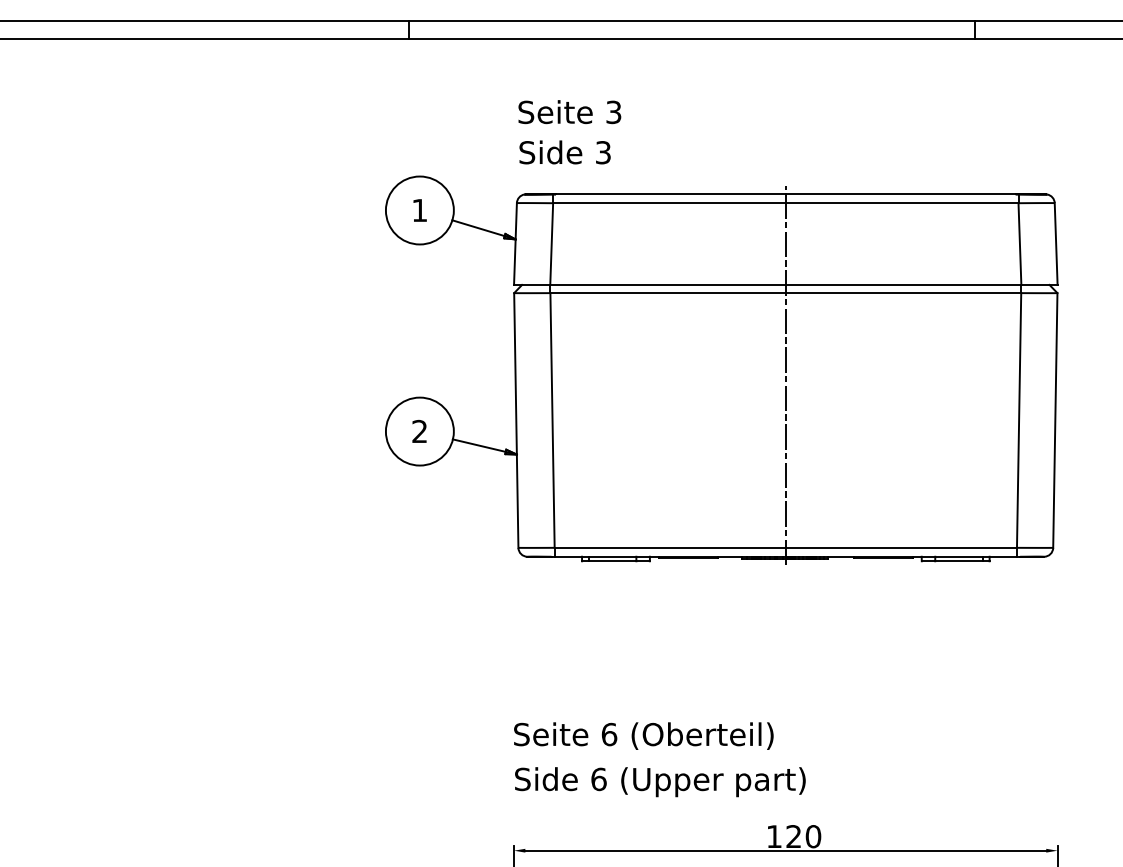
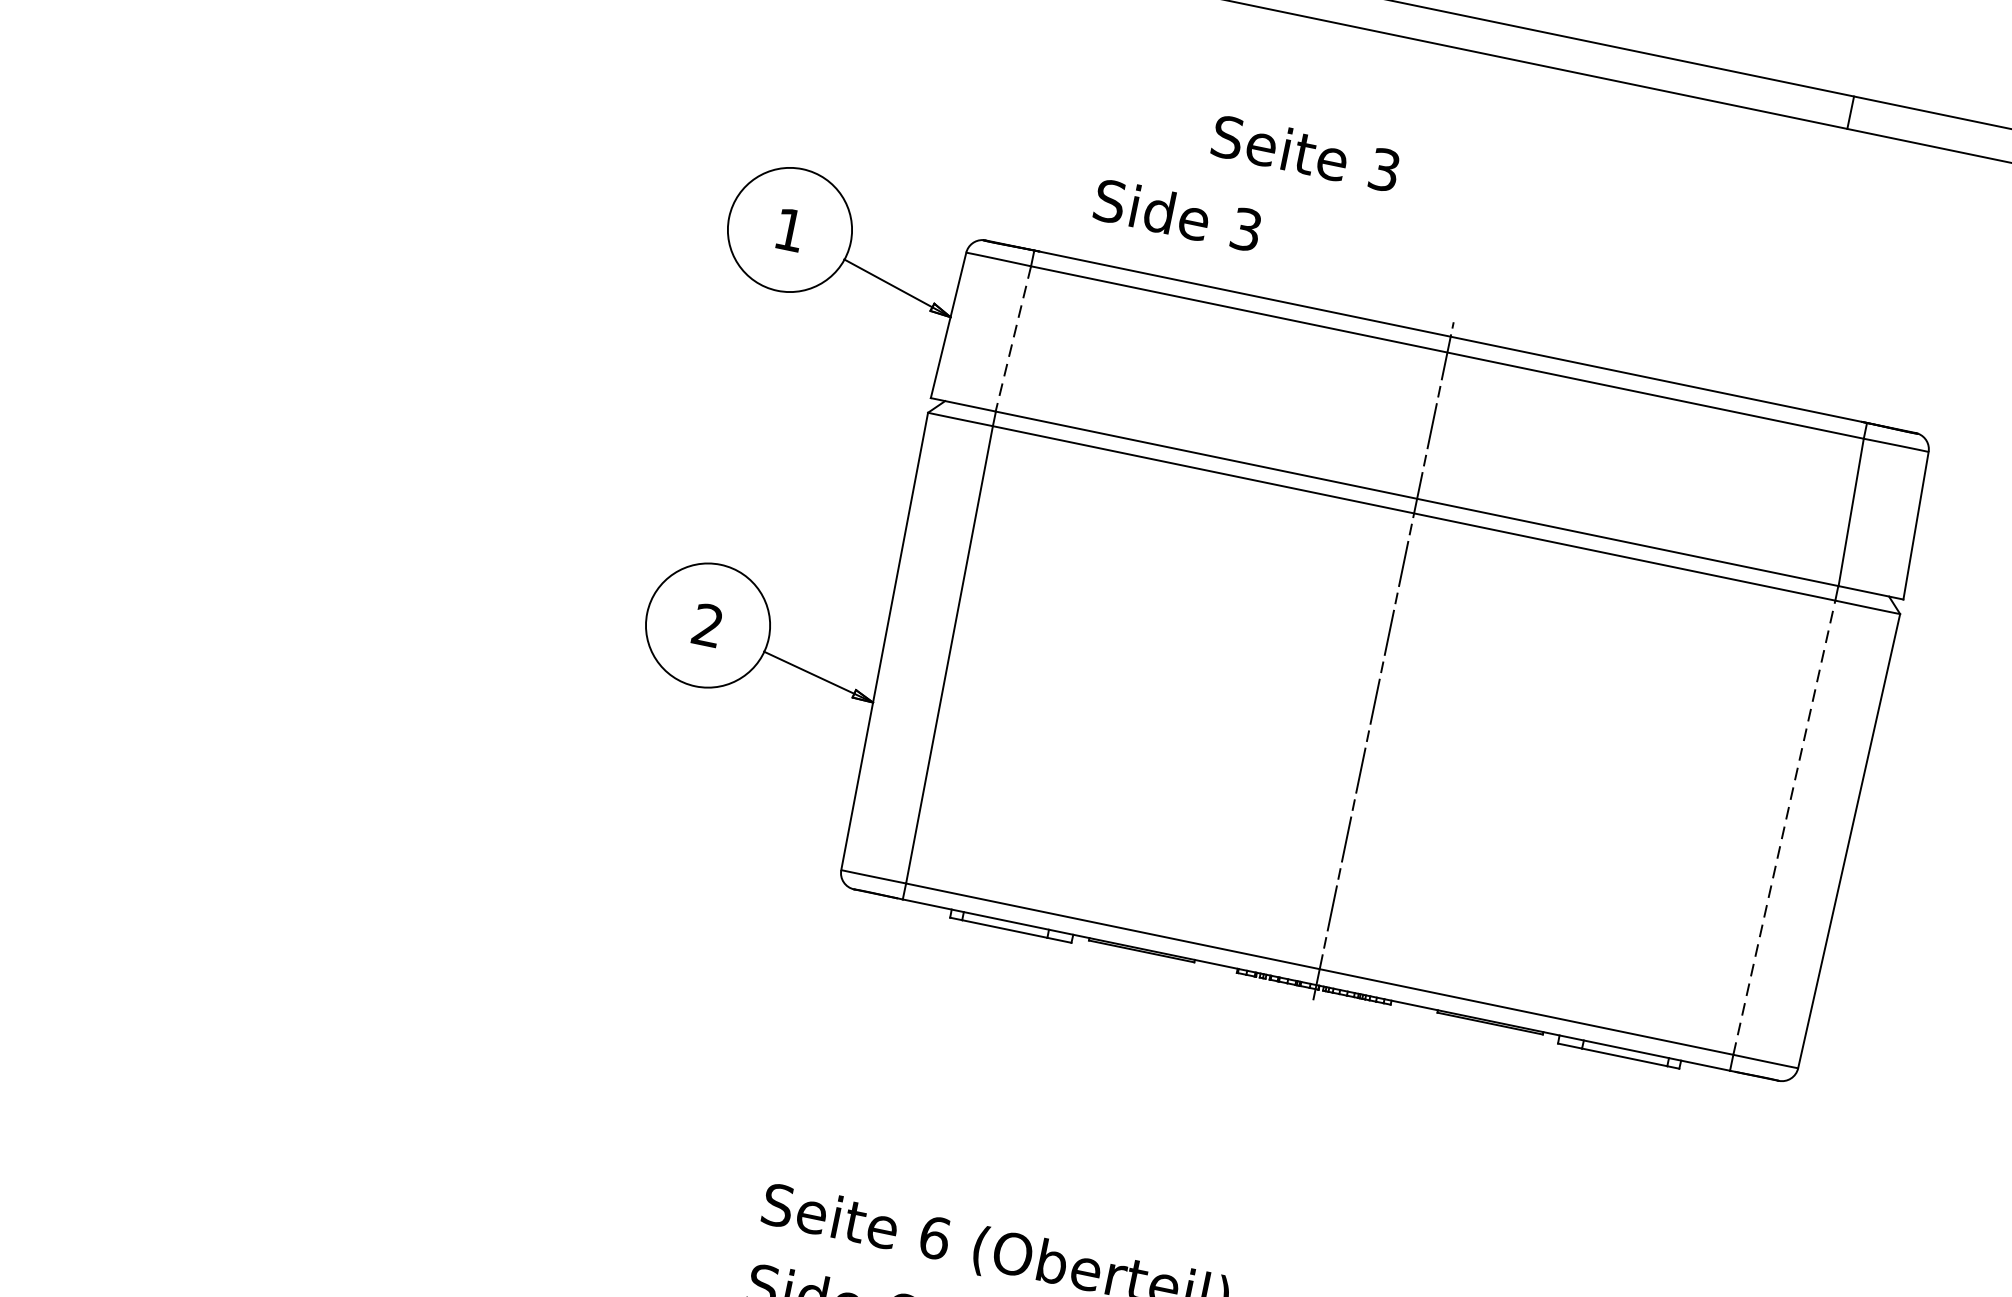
text: (569, 112) -> (1305, 153), moved
text: (564, 152) -> (1176, 214), moved
line: (551, 244) -> (1012, 339), solid -> dashed
line: (1019, 419) -> (1785, 826), solid -> dashed

